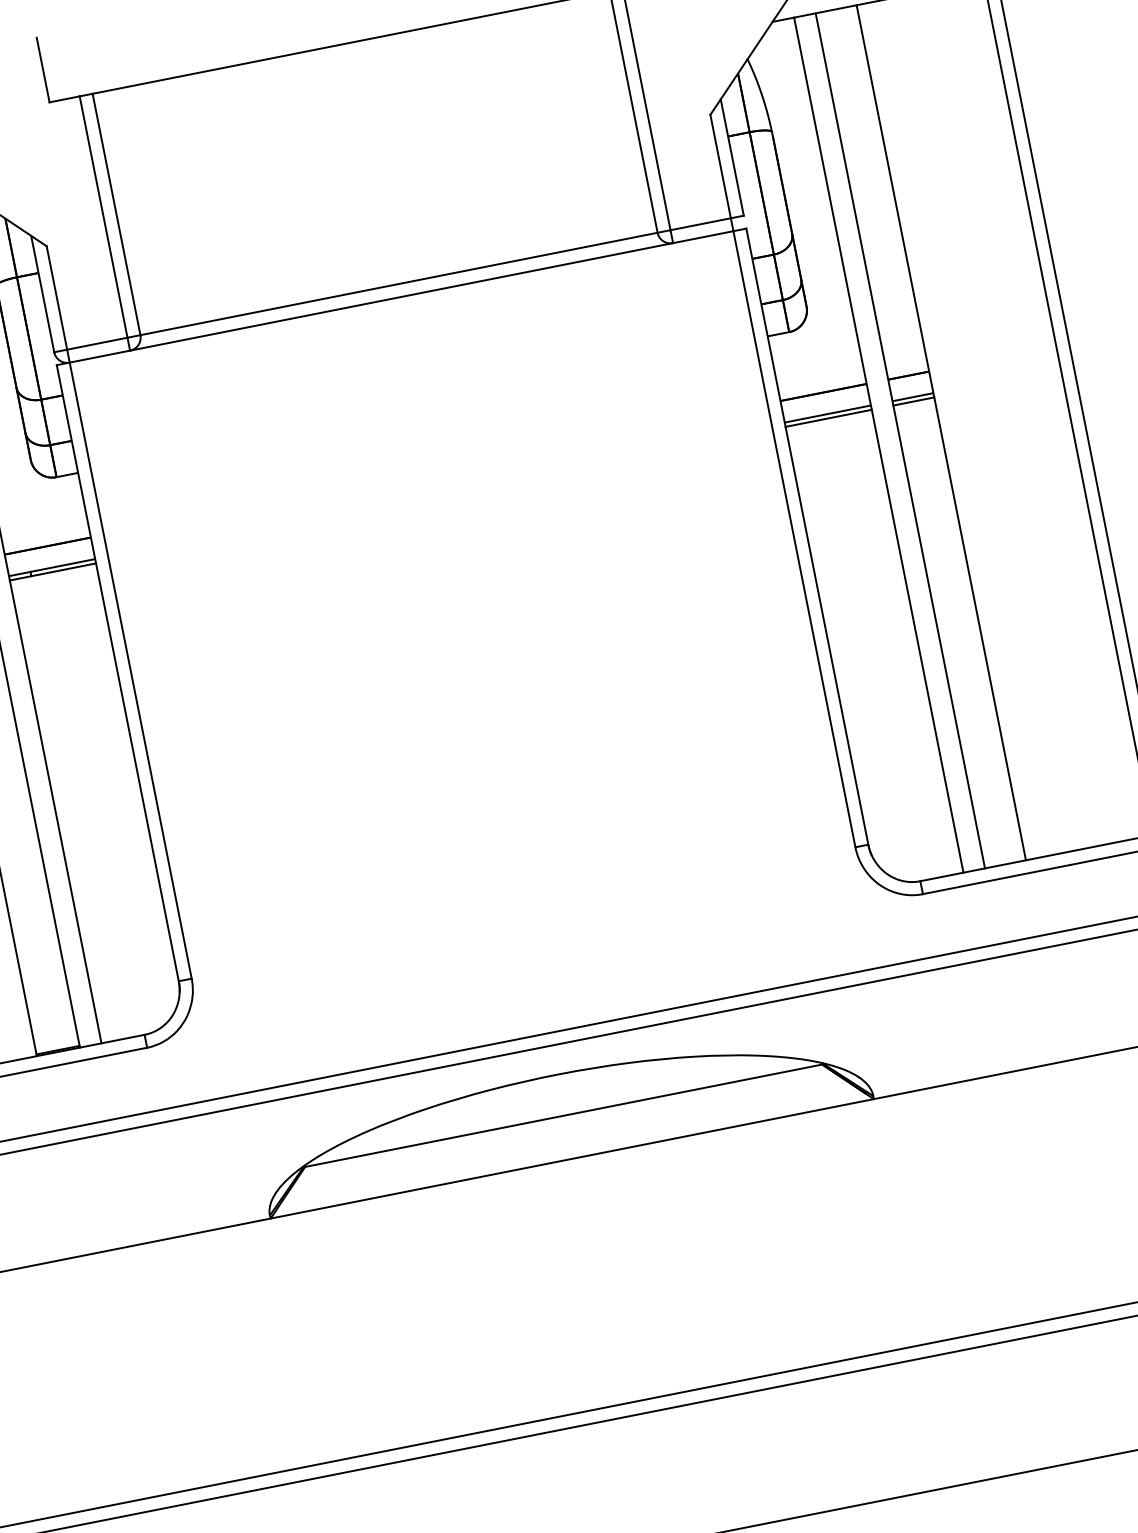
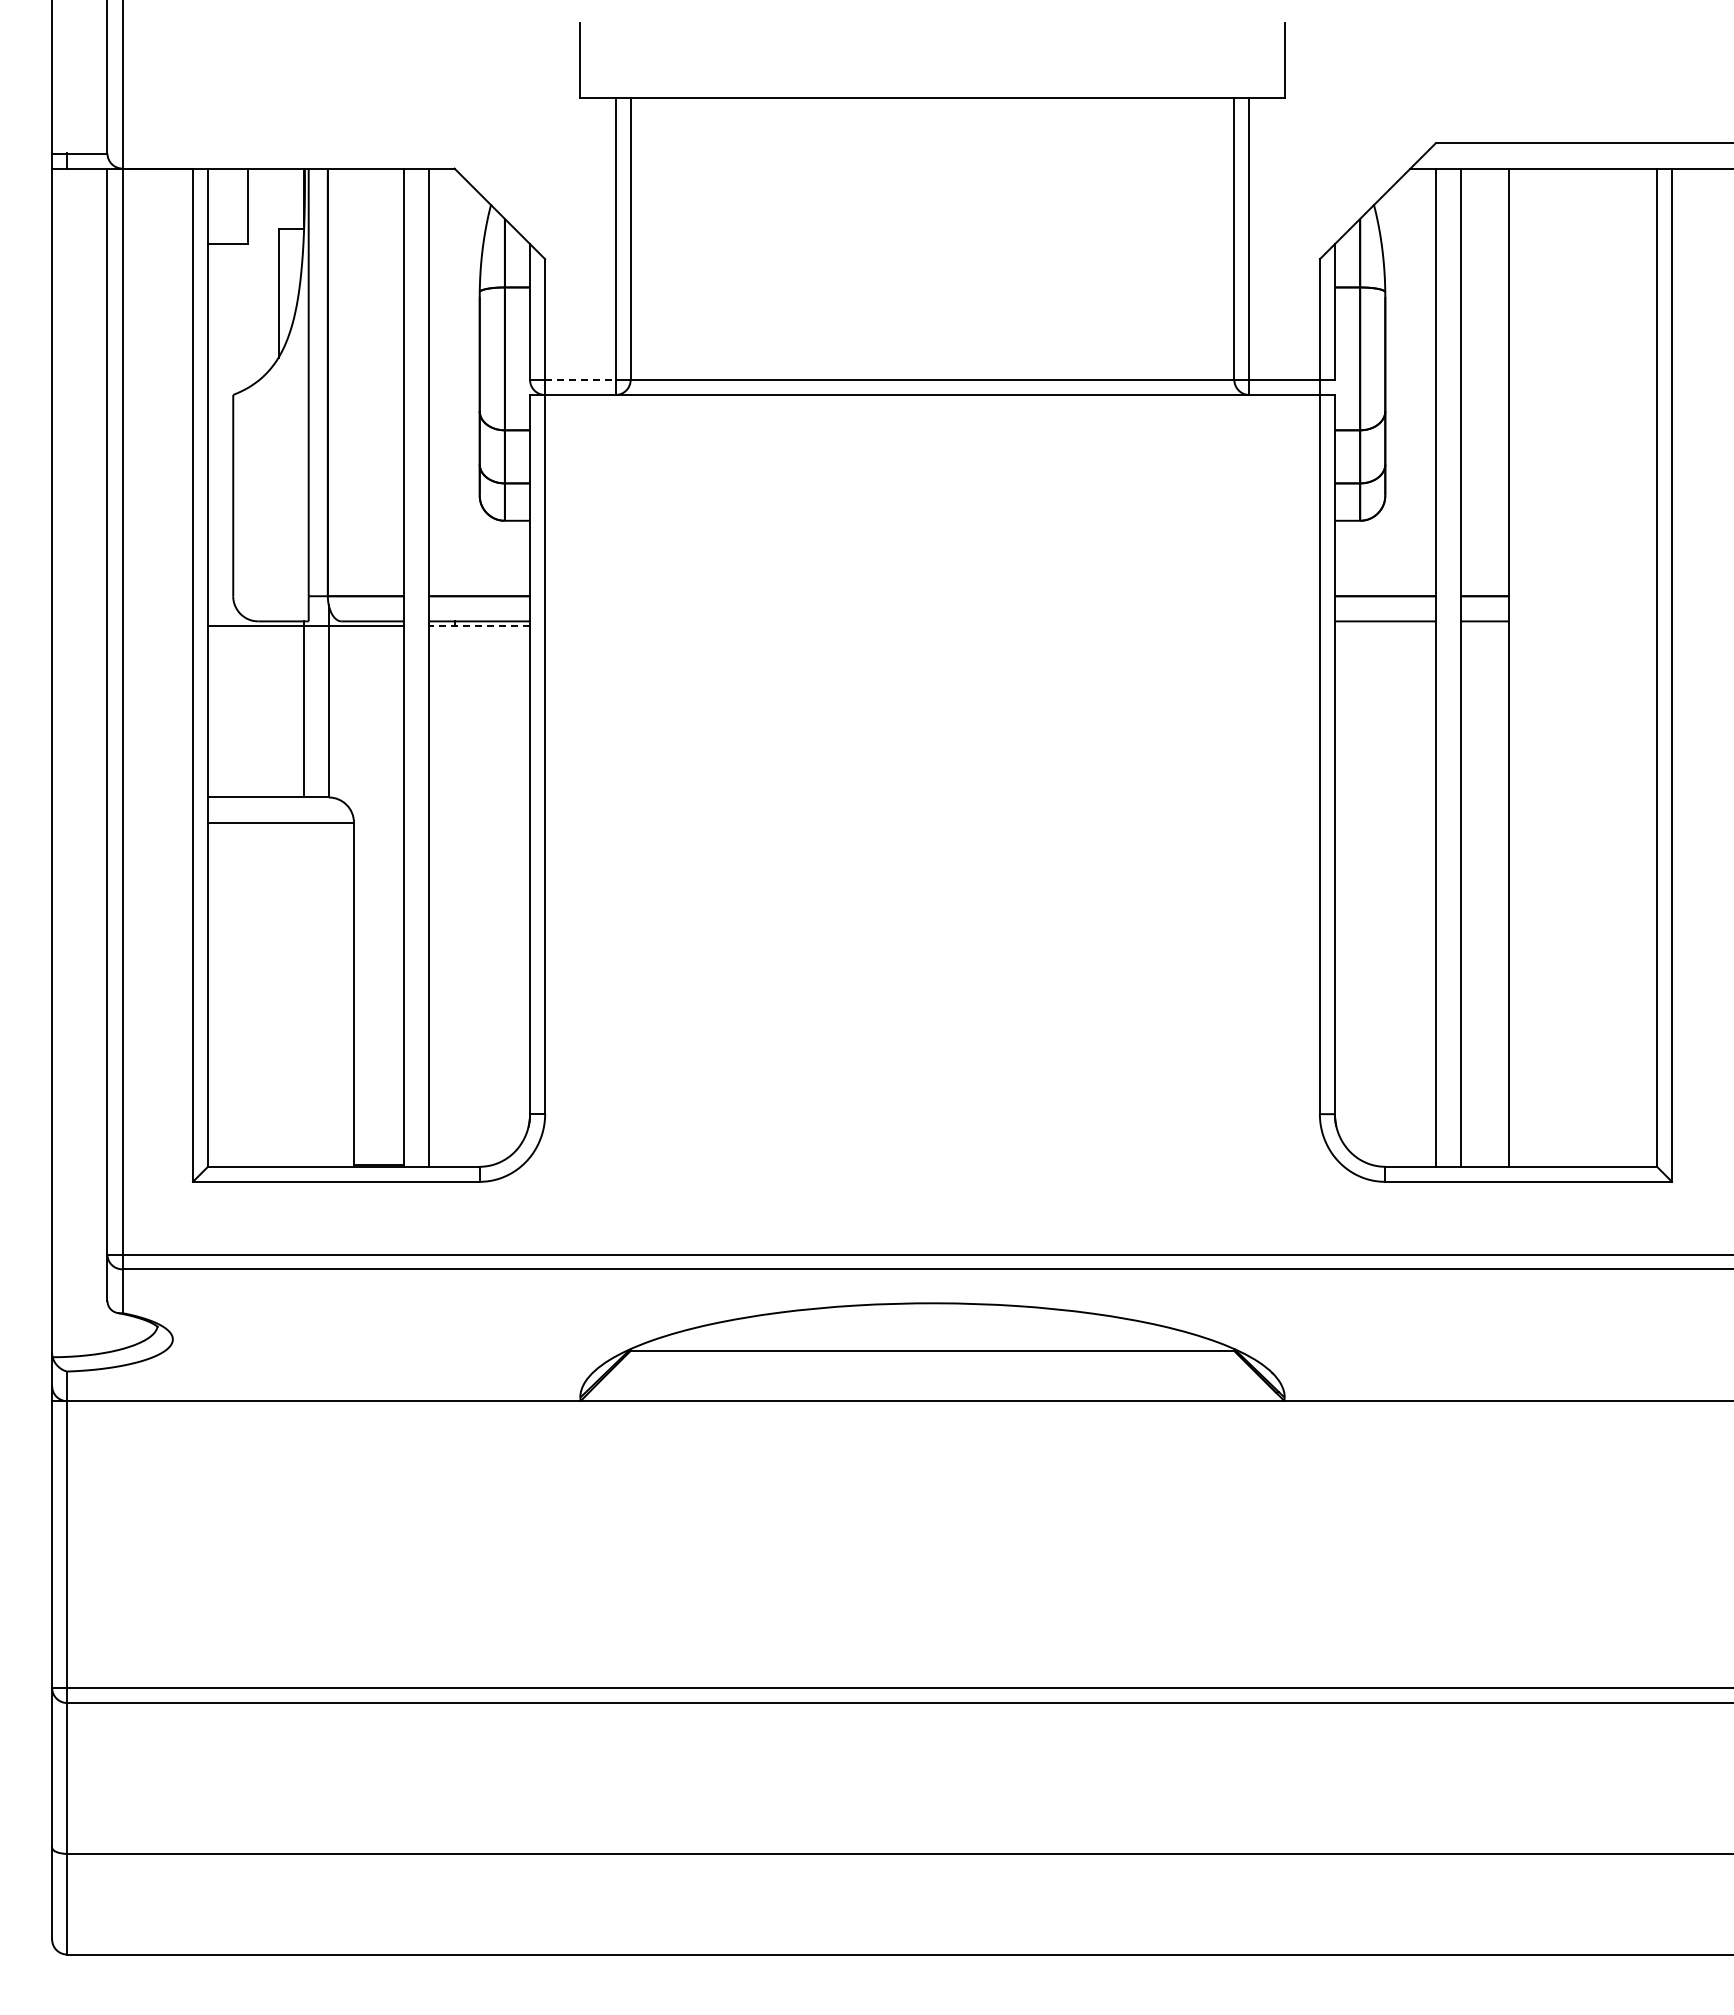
line: (97, 343) -> (580, 379), solid -> dashed
line: (913, 401) -> (1484, 626), removed
line: (828, 418) -> (1384, 626), removed
line: (52, 572) -> (479, 626), solid -> dashed

